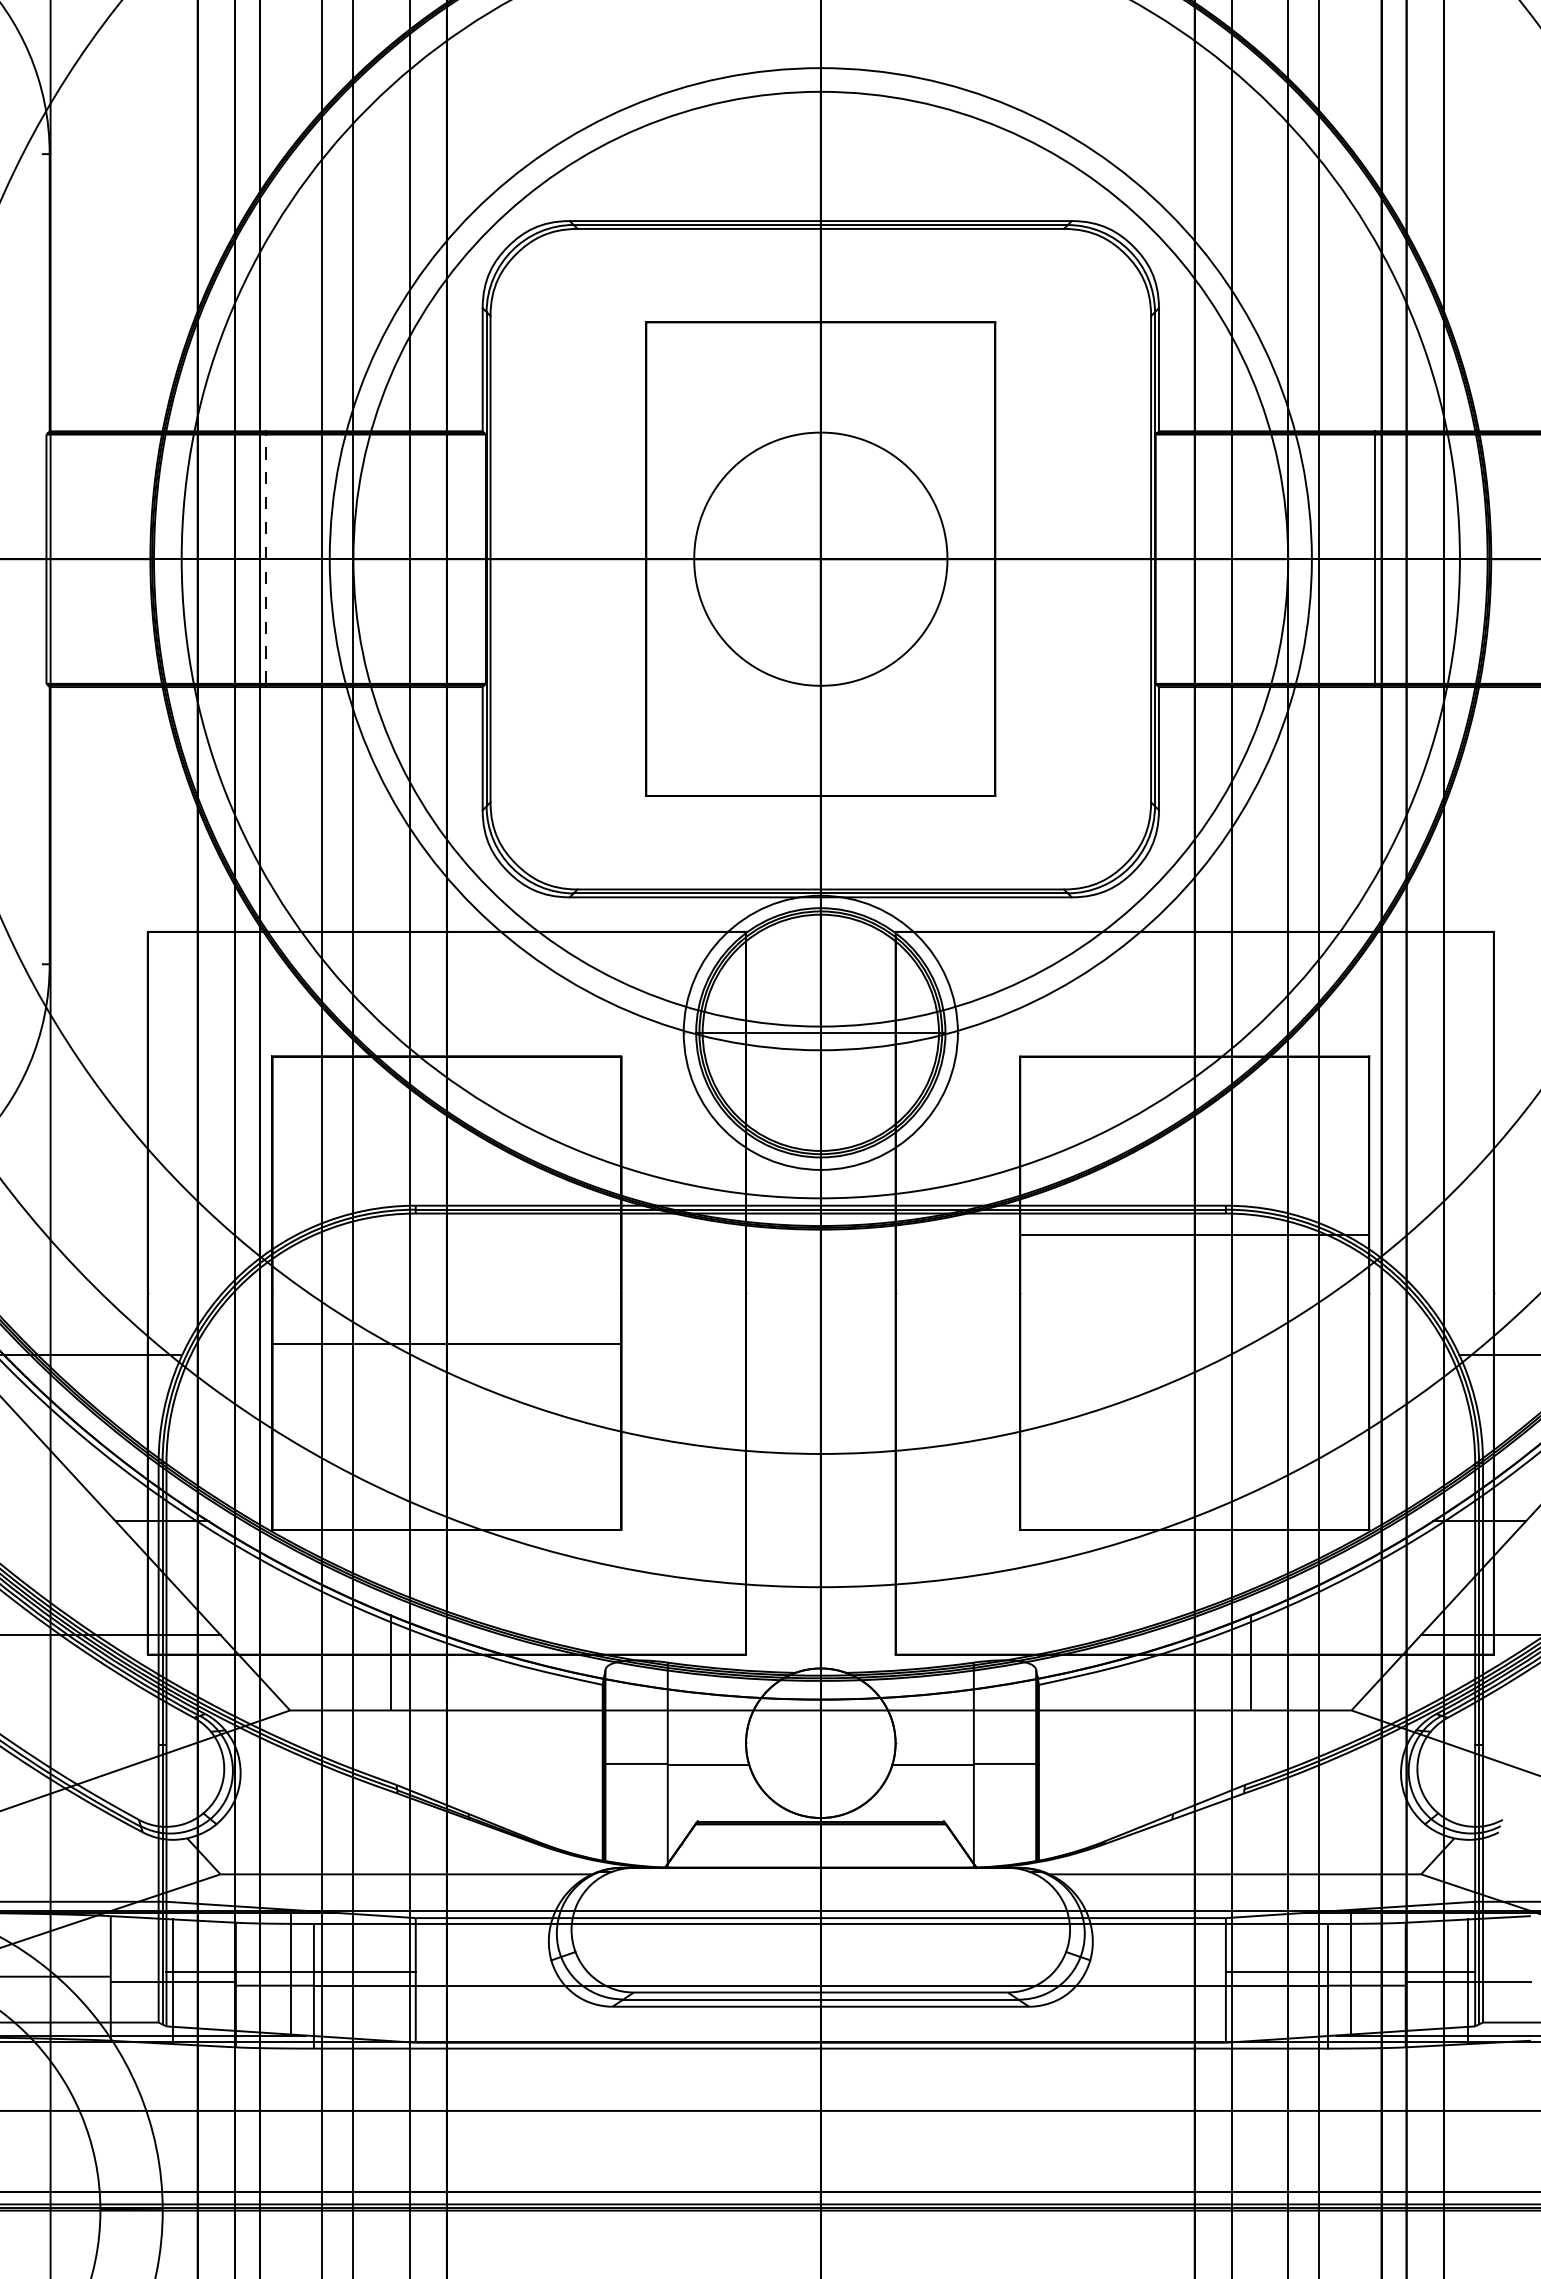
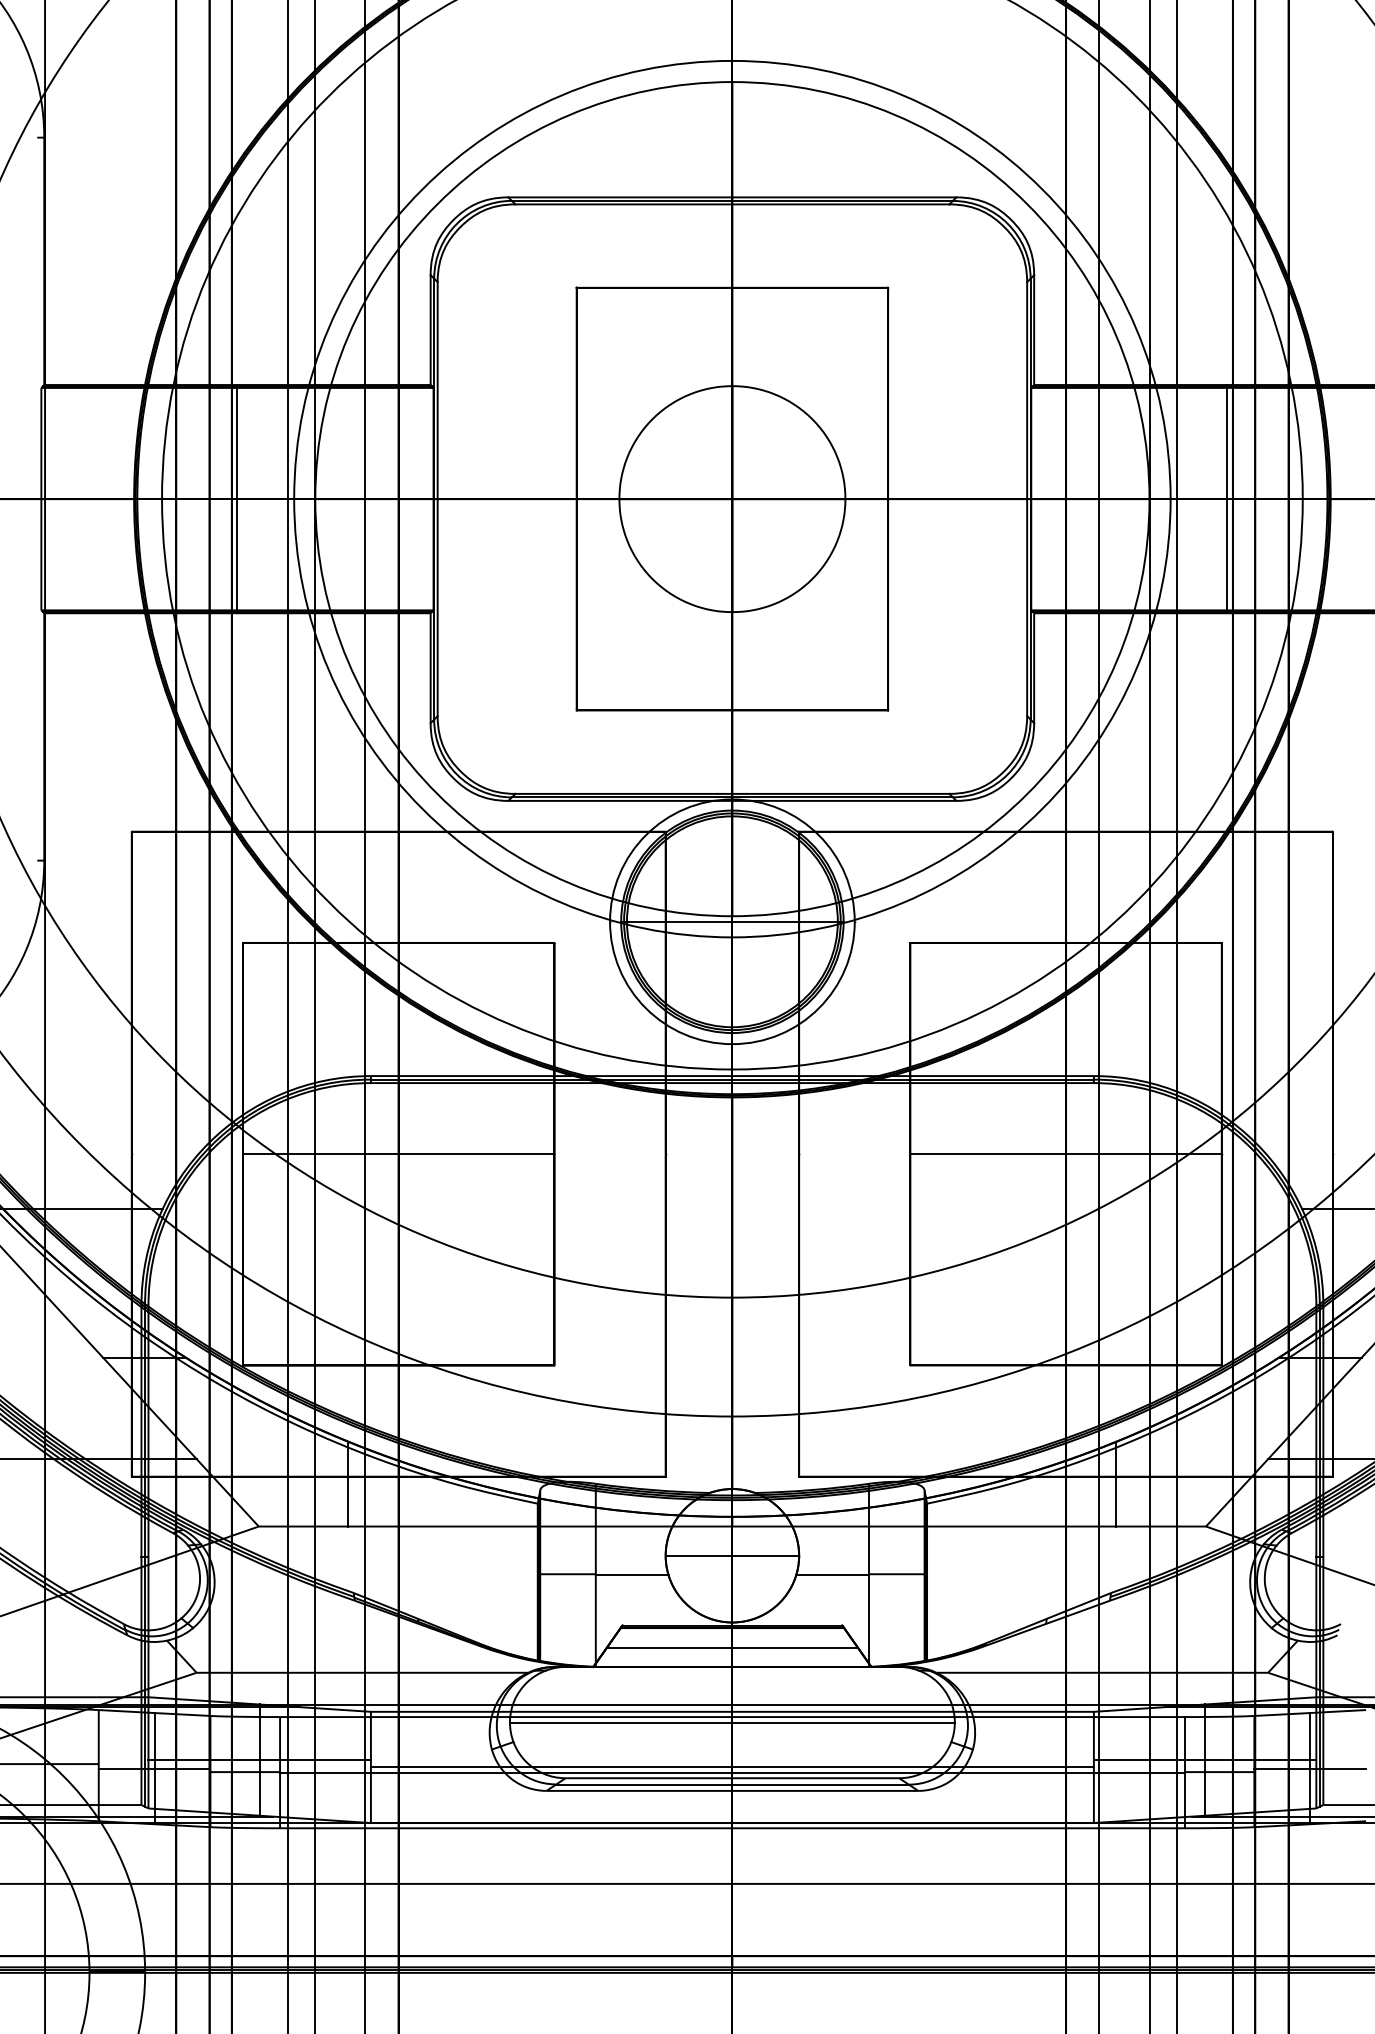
line: (266, 559) -> (237, 499), dashed -> solid
line: (1194, 1235) -> (1065, 1154), moved
line: (446, 1344) -> (398, 1154), moved
line: (820, 1743) -> (732, 1556), added
line: (820, 1846) -> (732, 1647), added
line: (820, 1930) -> (732, 1722), added
line: (820, 1980) -> (732, 1767), added

